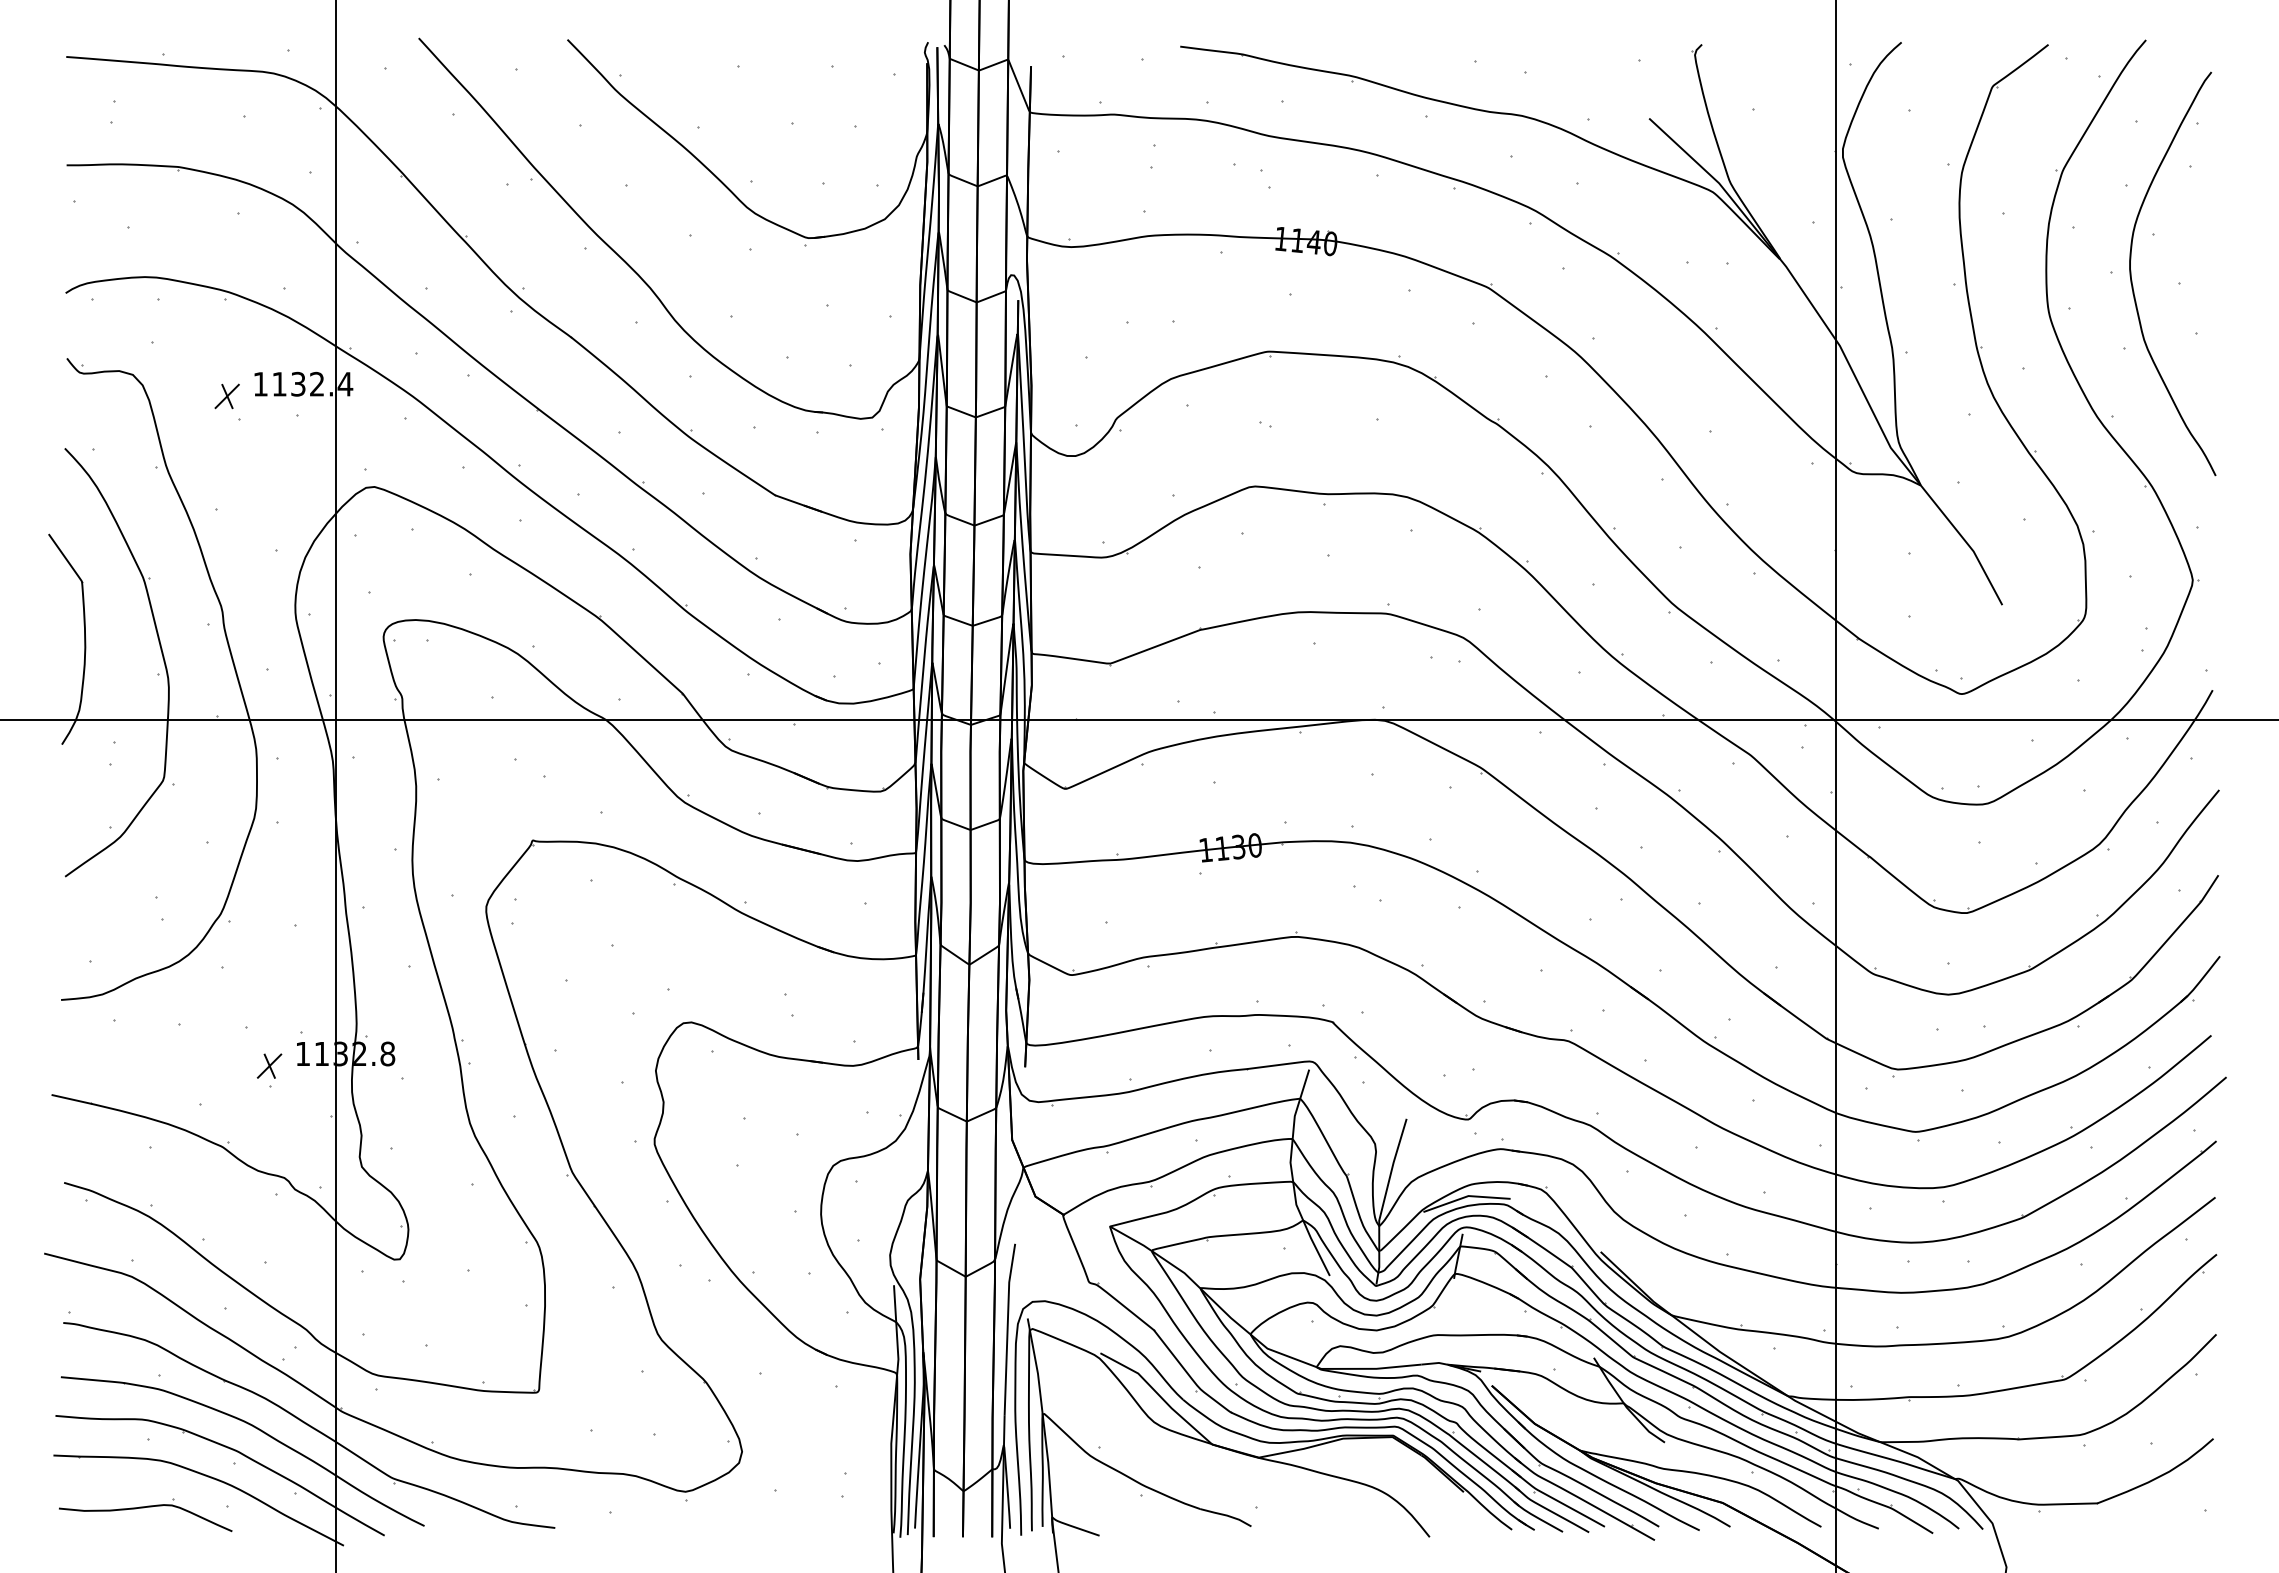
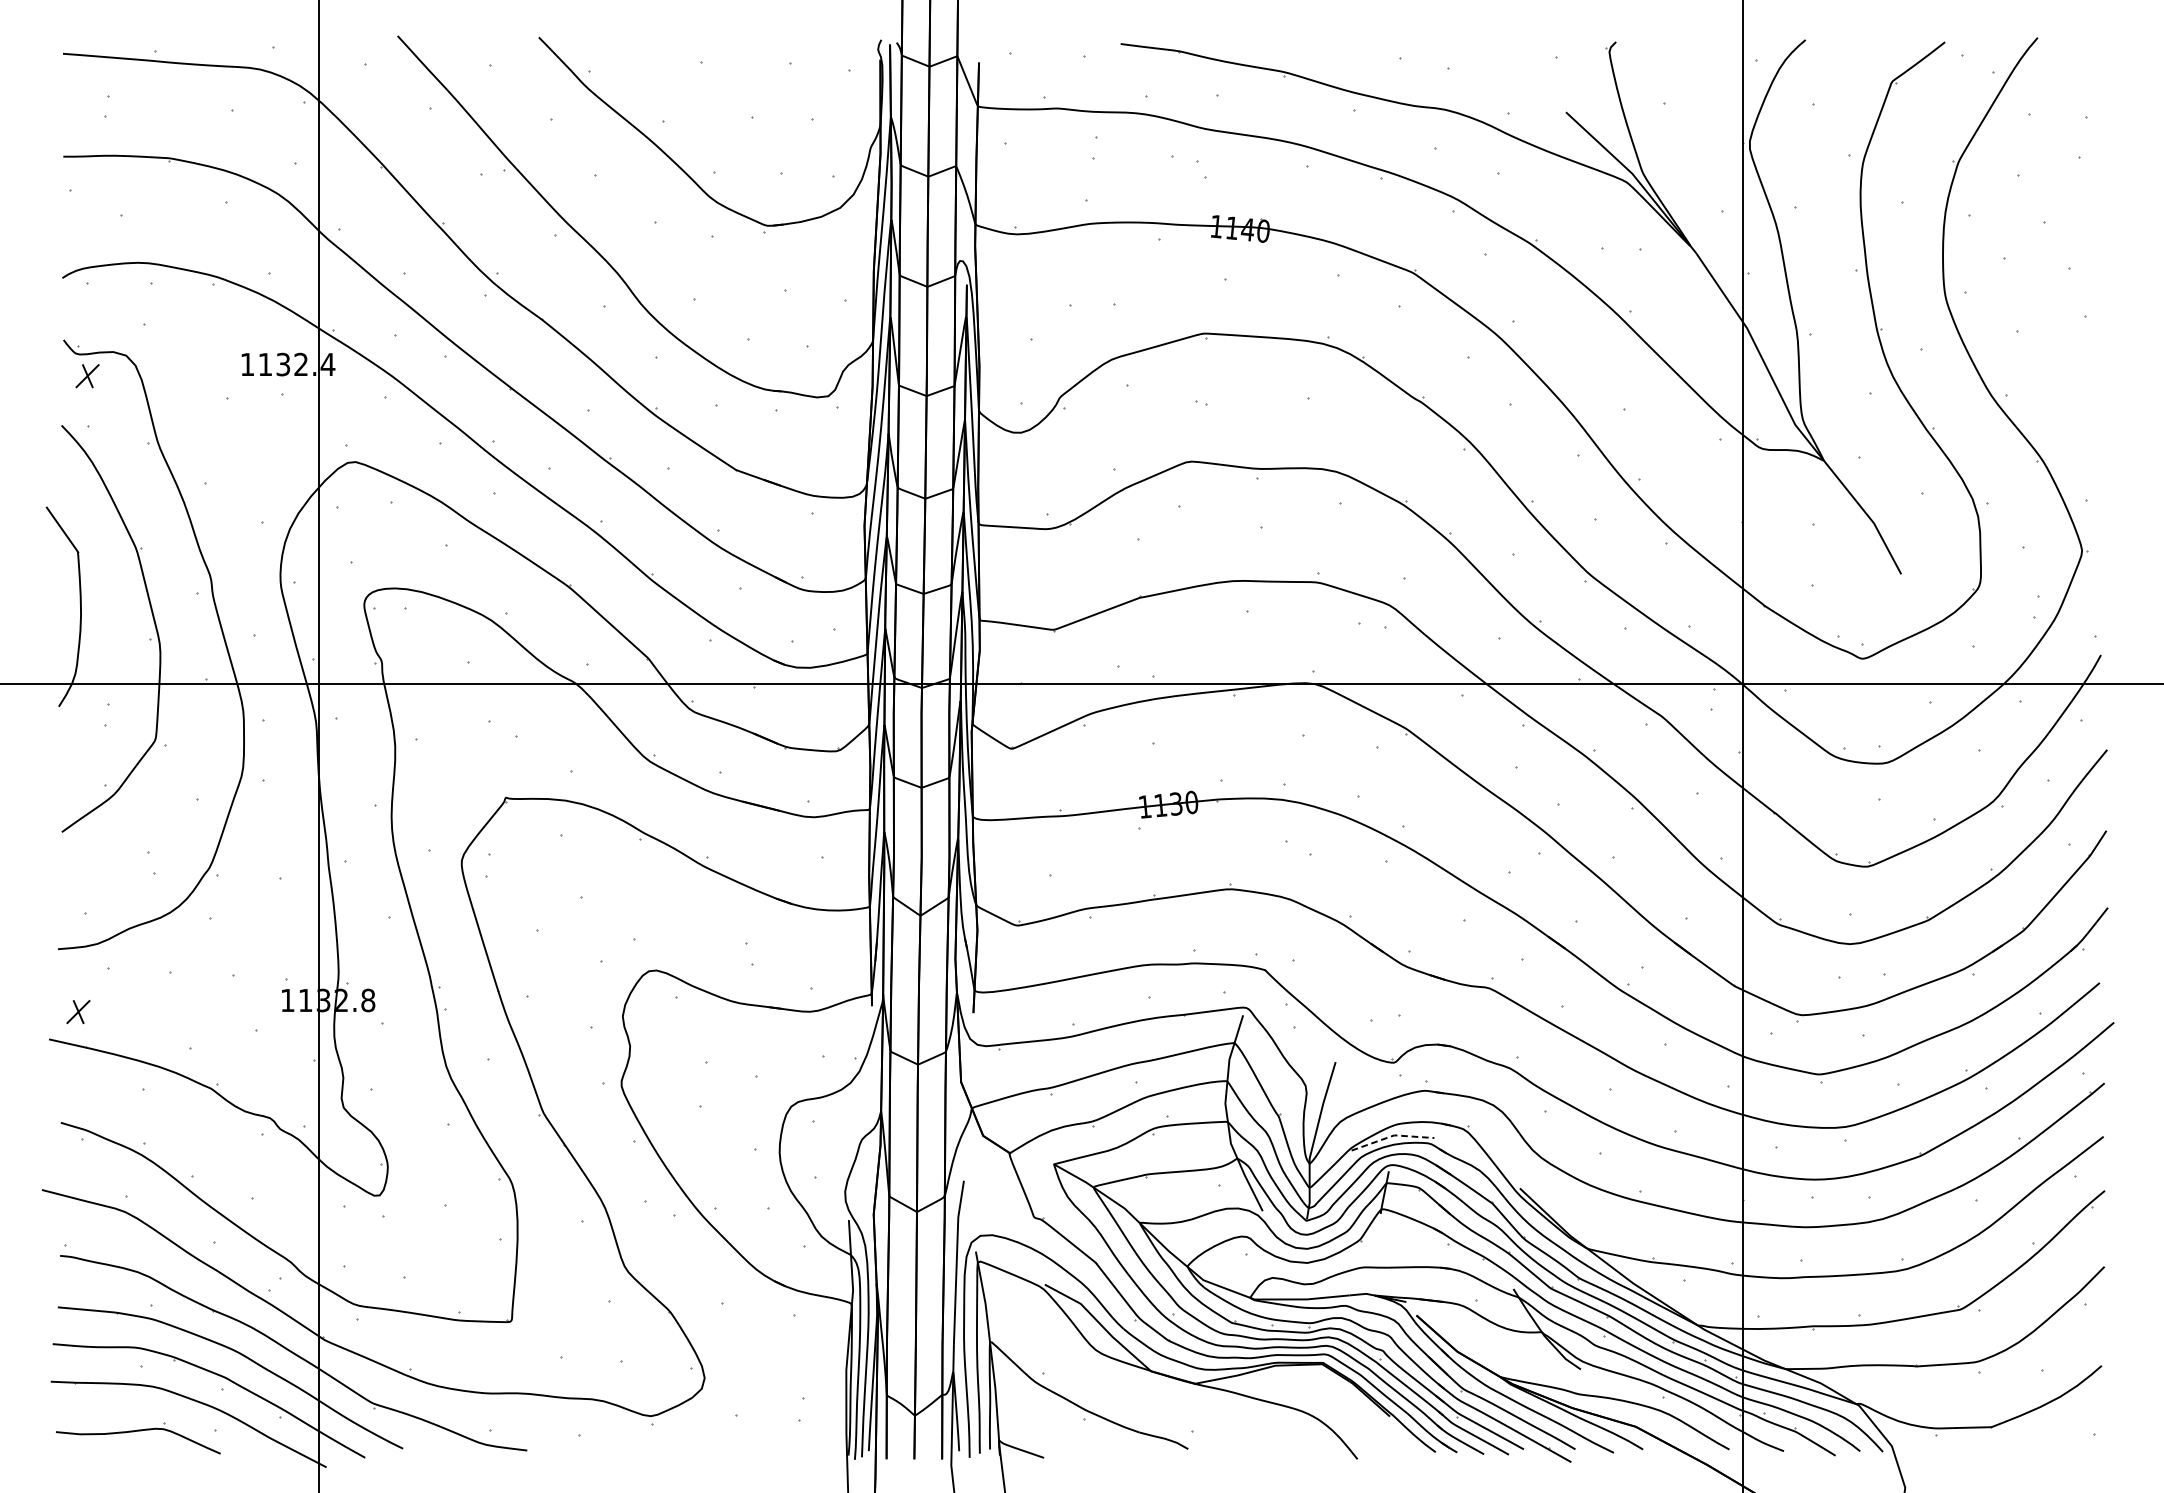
curve: (2132, 280) -> (2024, 266), removed
part: (226, 396) -> (86, 376), moved
part: (269, 1065) -> (78, 1011), moved
line: (1466, 1196) -> (1392, 1135), solid -> dashed

